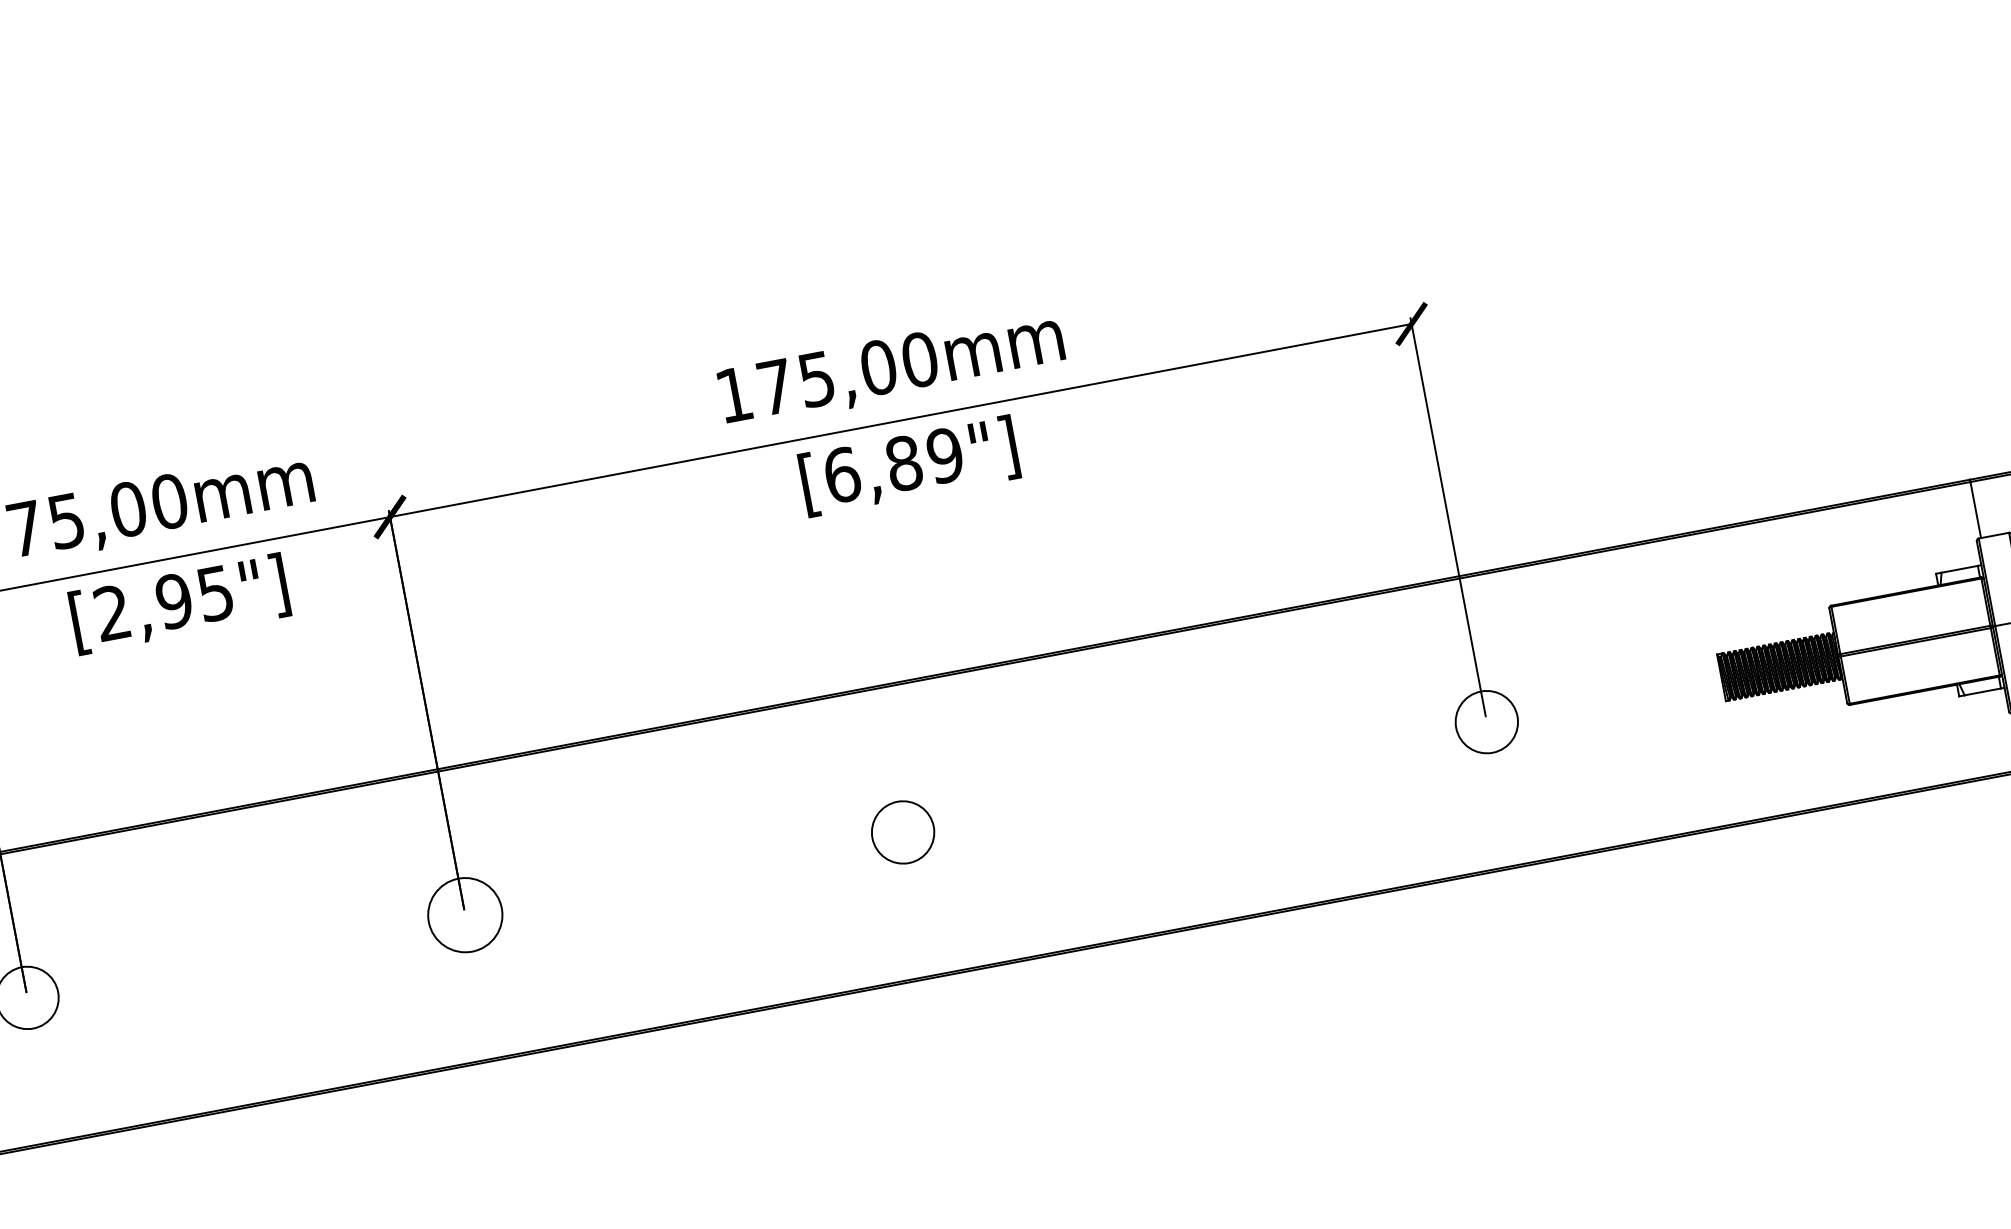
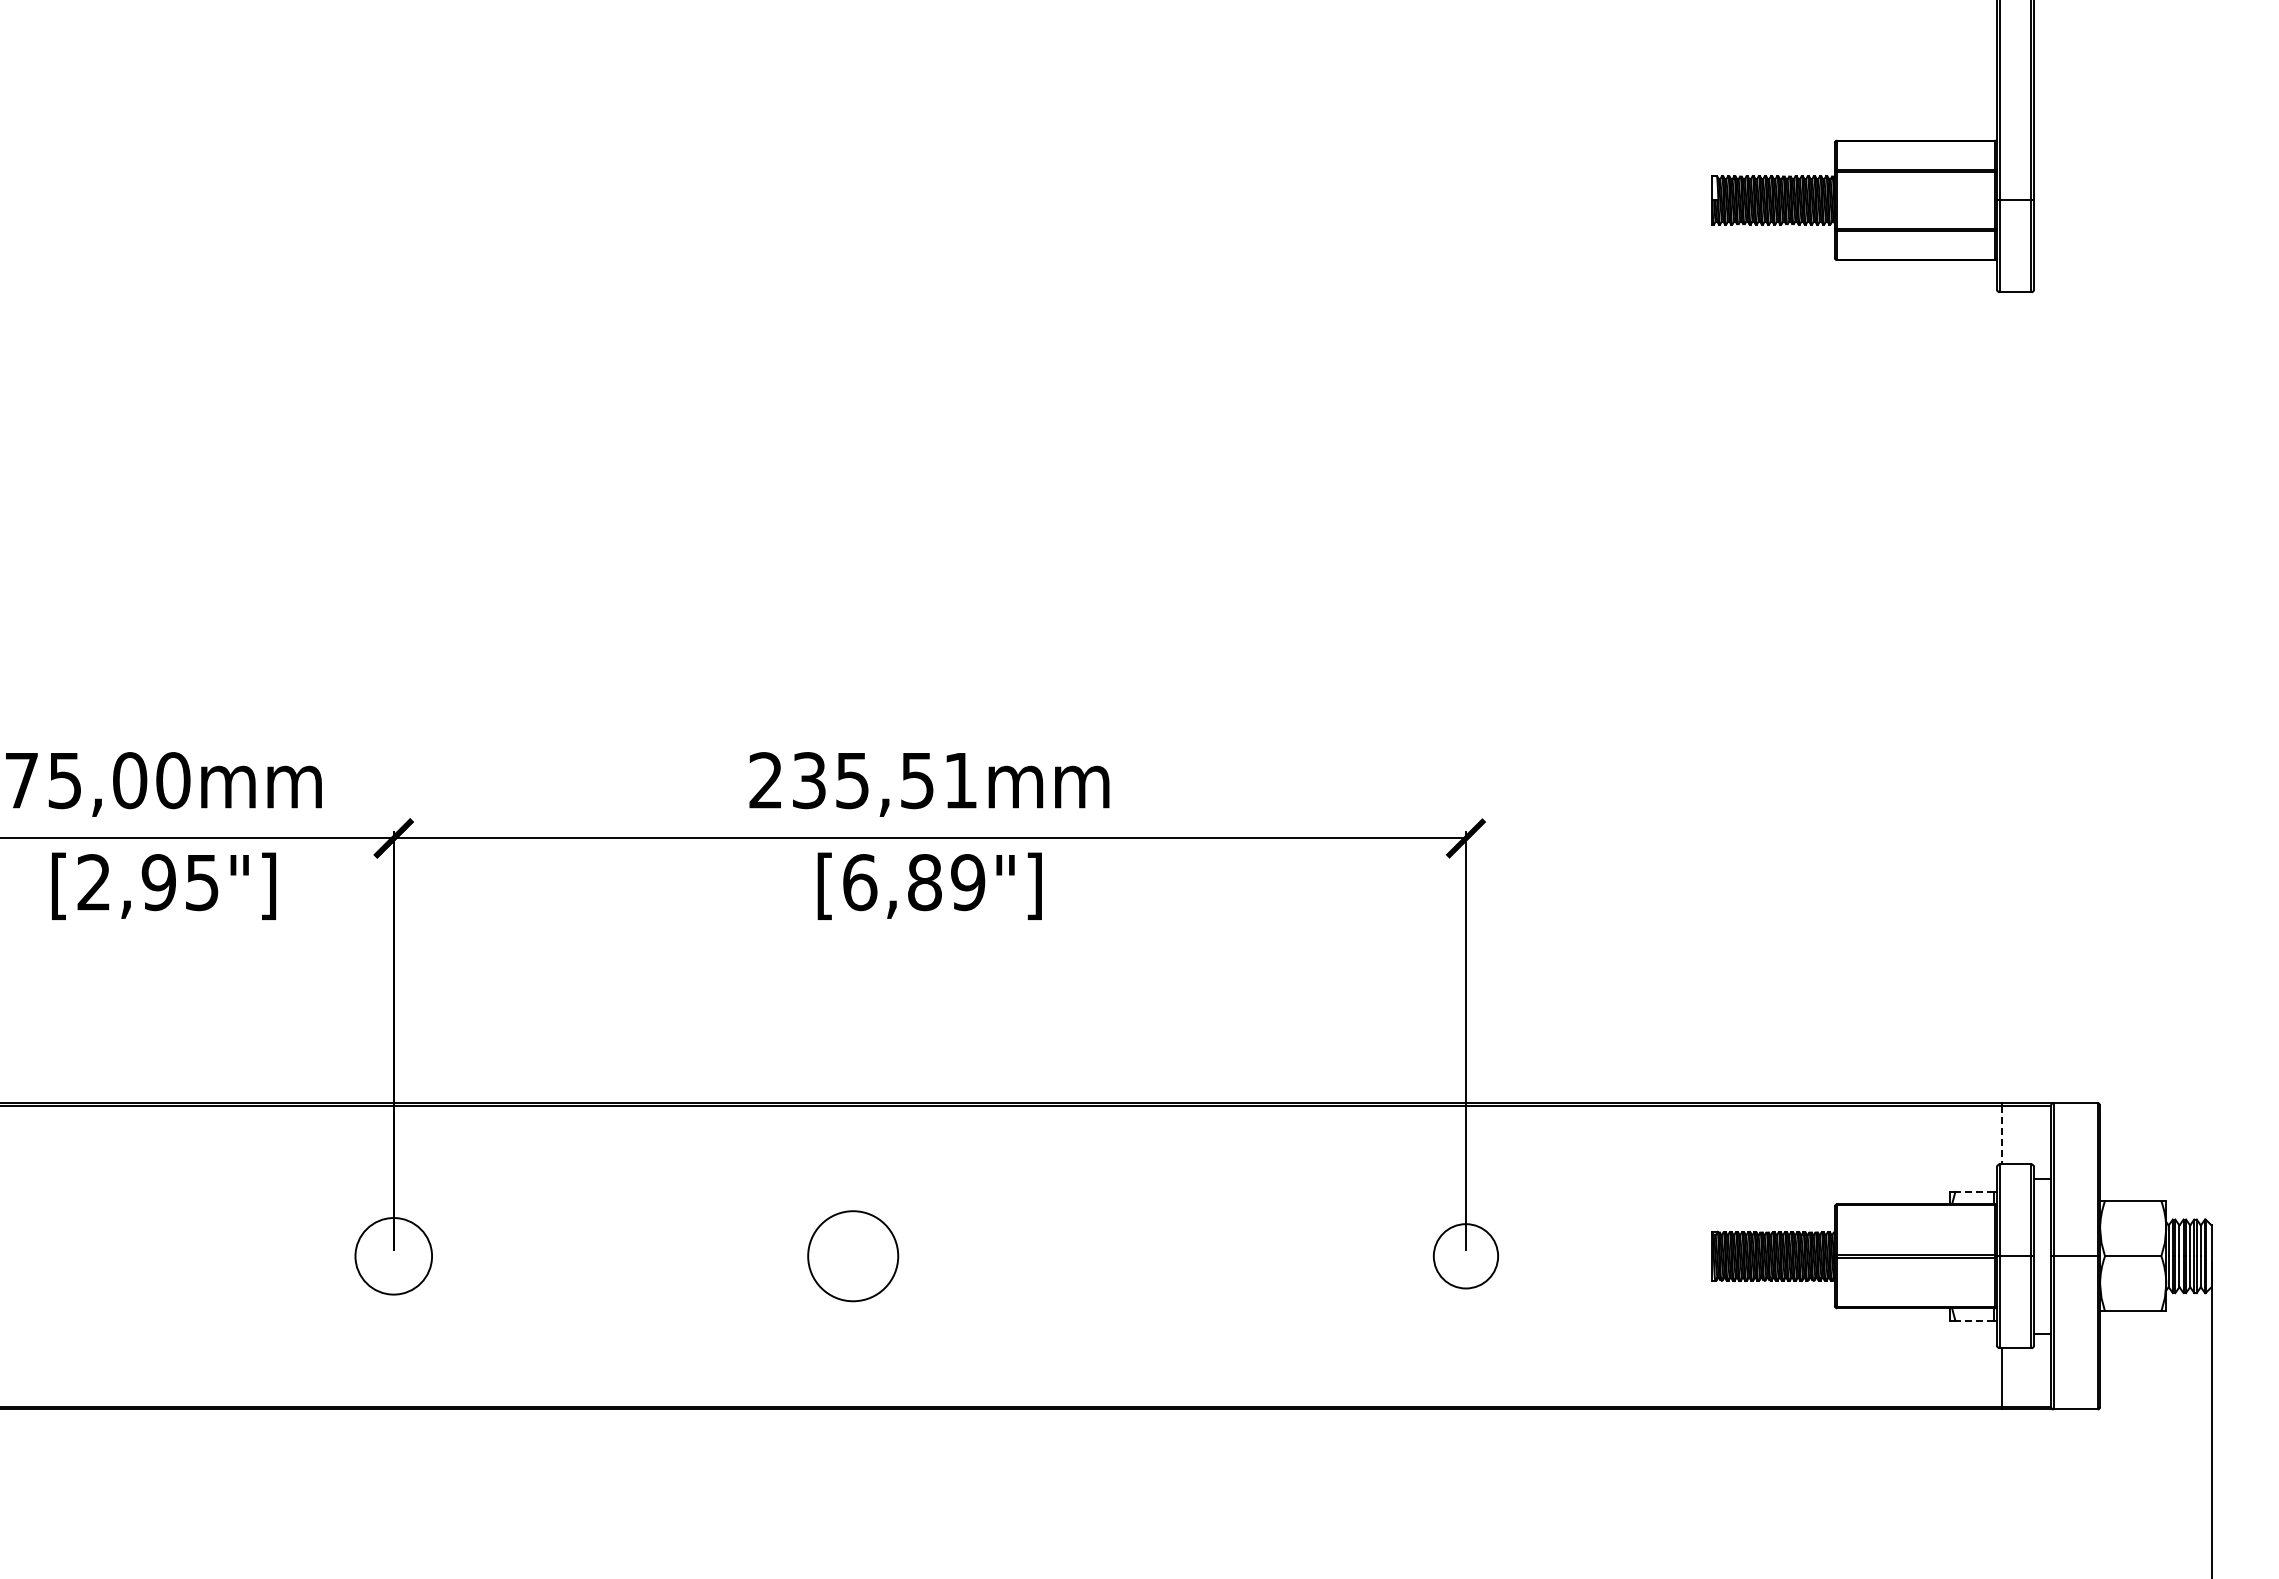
text: (827, 377) -> (863, 780), 175,00mm -> 235,51mm
line: (1976, 510) -> (2002, 1135), solid -> dashed
line: (1958, 569) -> (1973, 1191), solid -> dashed
line: (1981, 691) -> (1973, 1320), solid -> dashed
circle: (903, 832) -> (853, 1256), size x1.4

